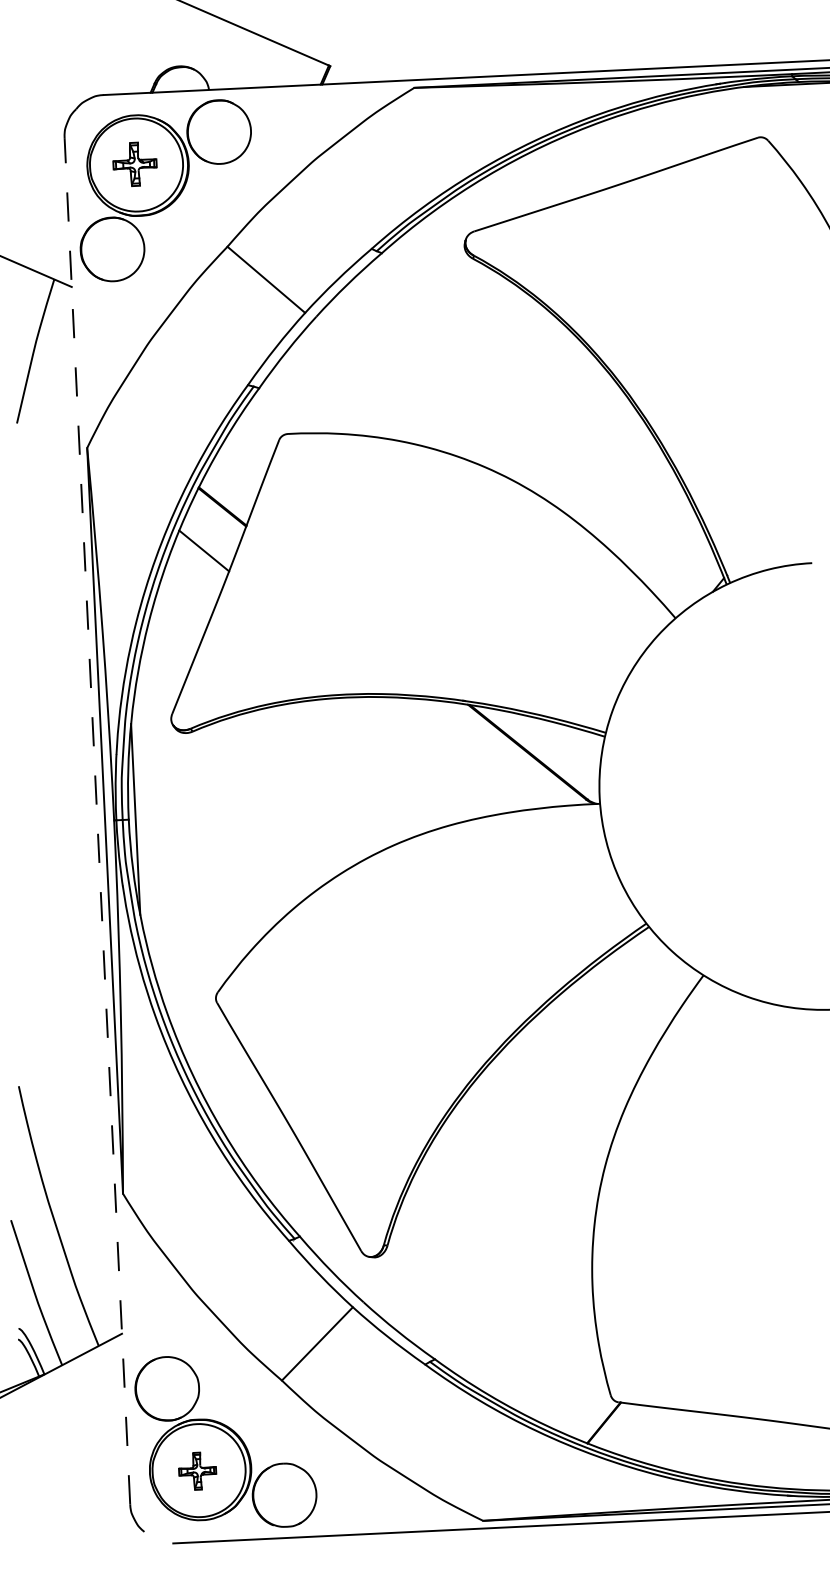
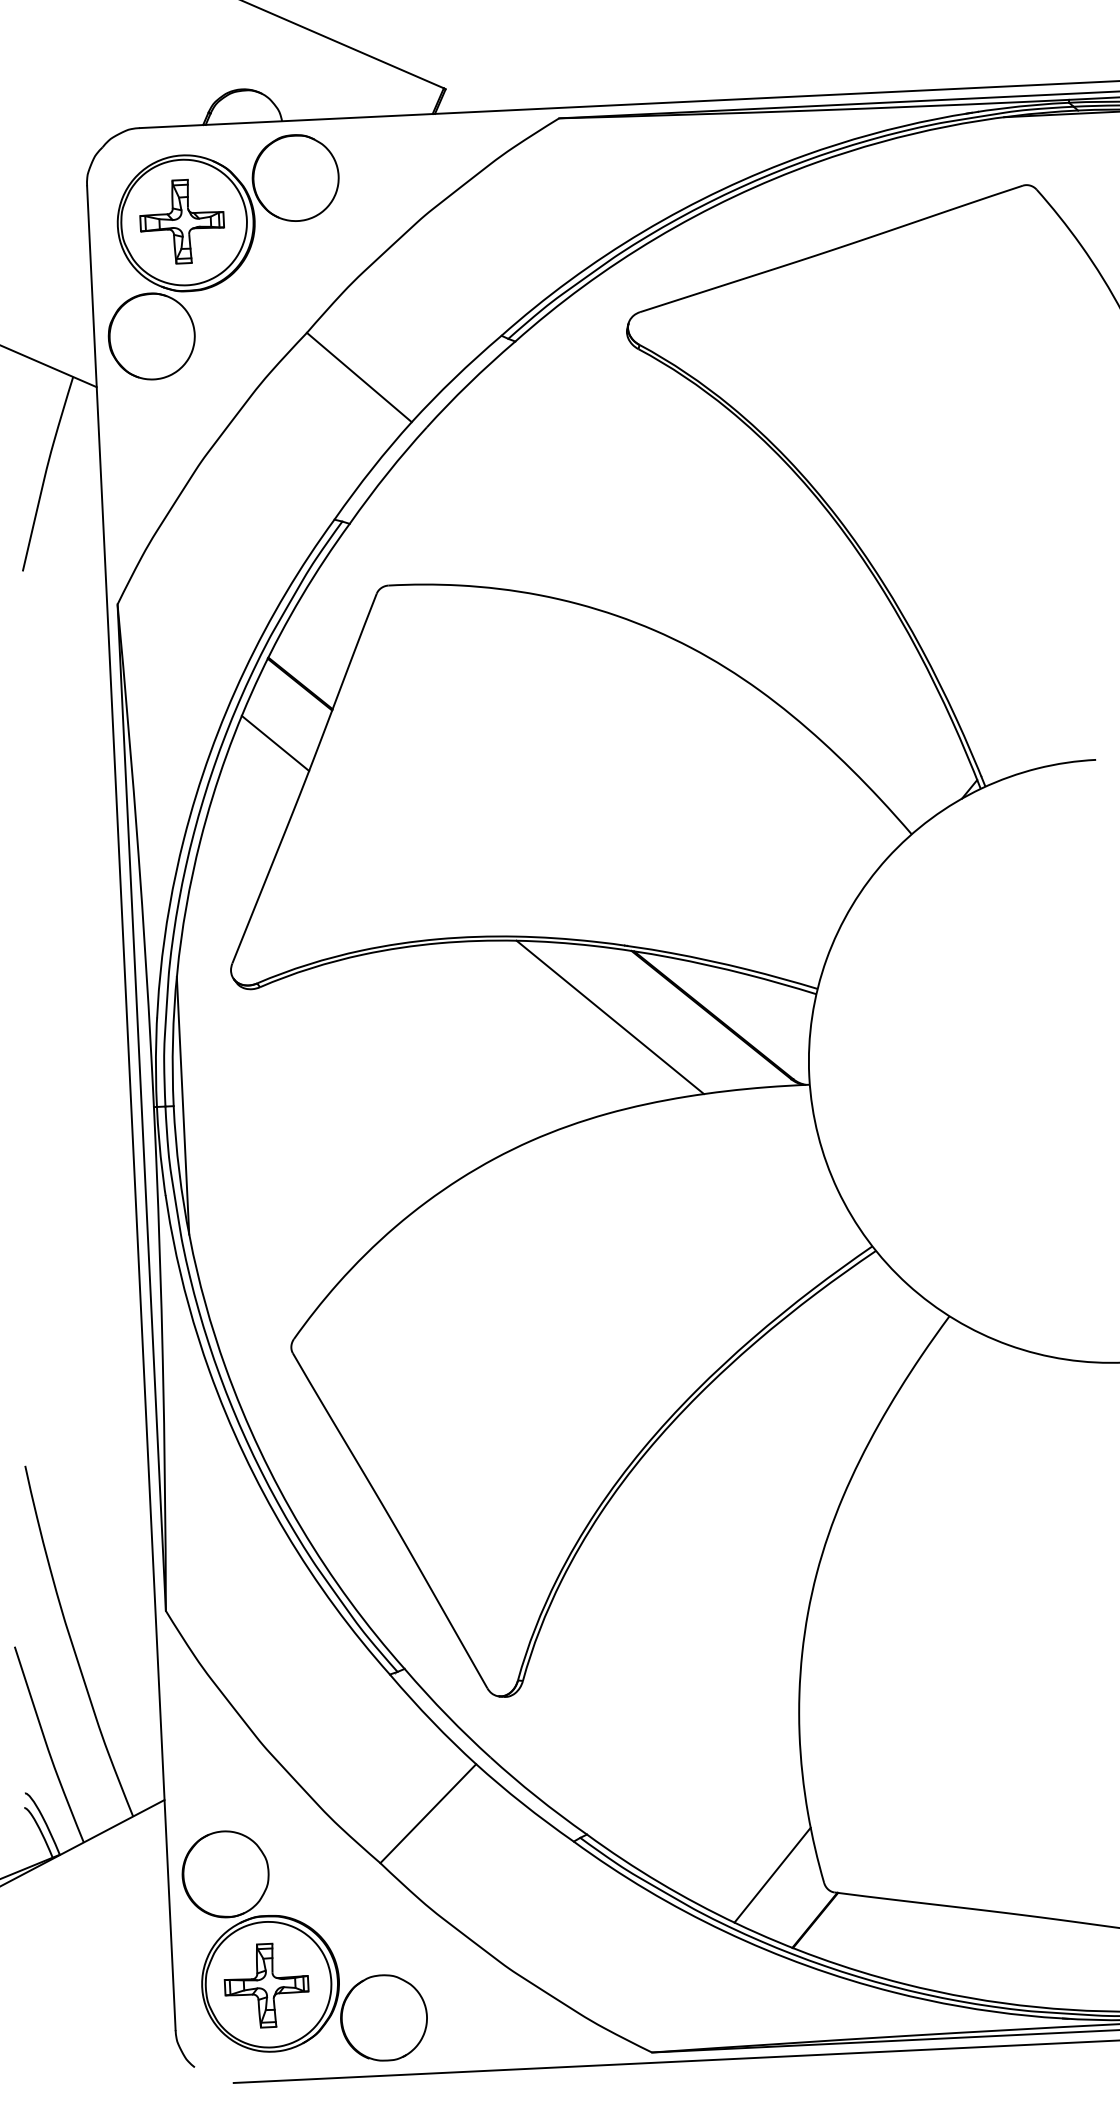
part: (134, 164) -> (181, 221), size x1.43
line: (452, 754) -> (610, 1017), added
line: (97, 820) -> (131, 1107), dashed -> solid
line: (572, 1388) -> (772, 1874), added
part: (197, 1471) -> (266, 1985), size x1.67

